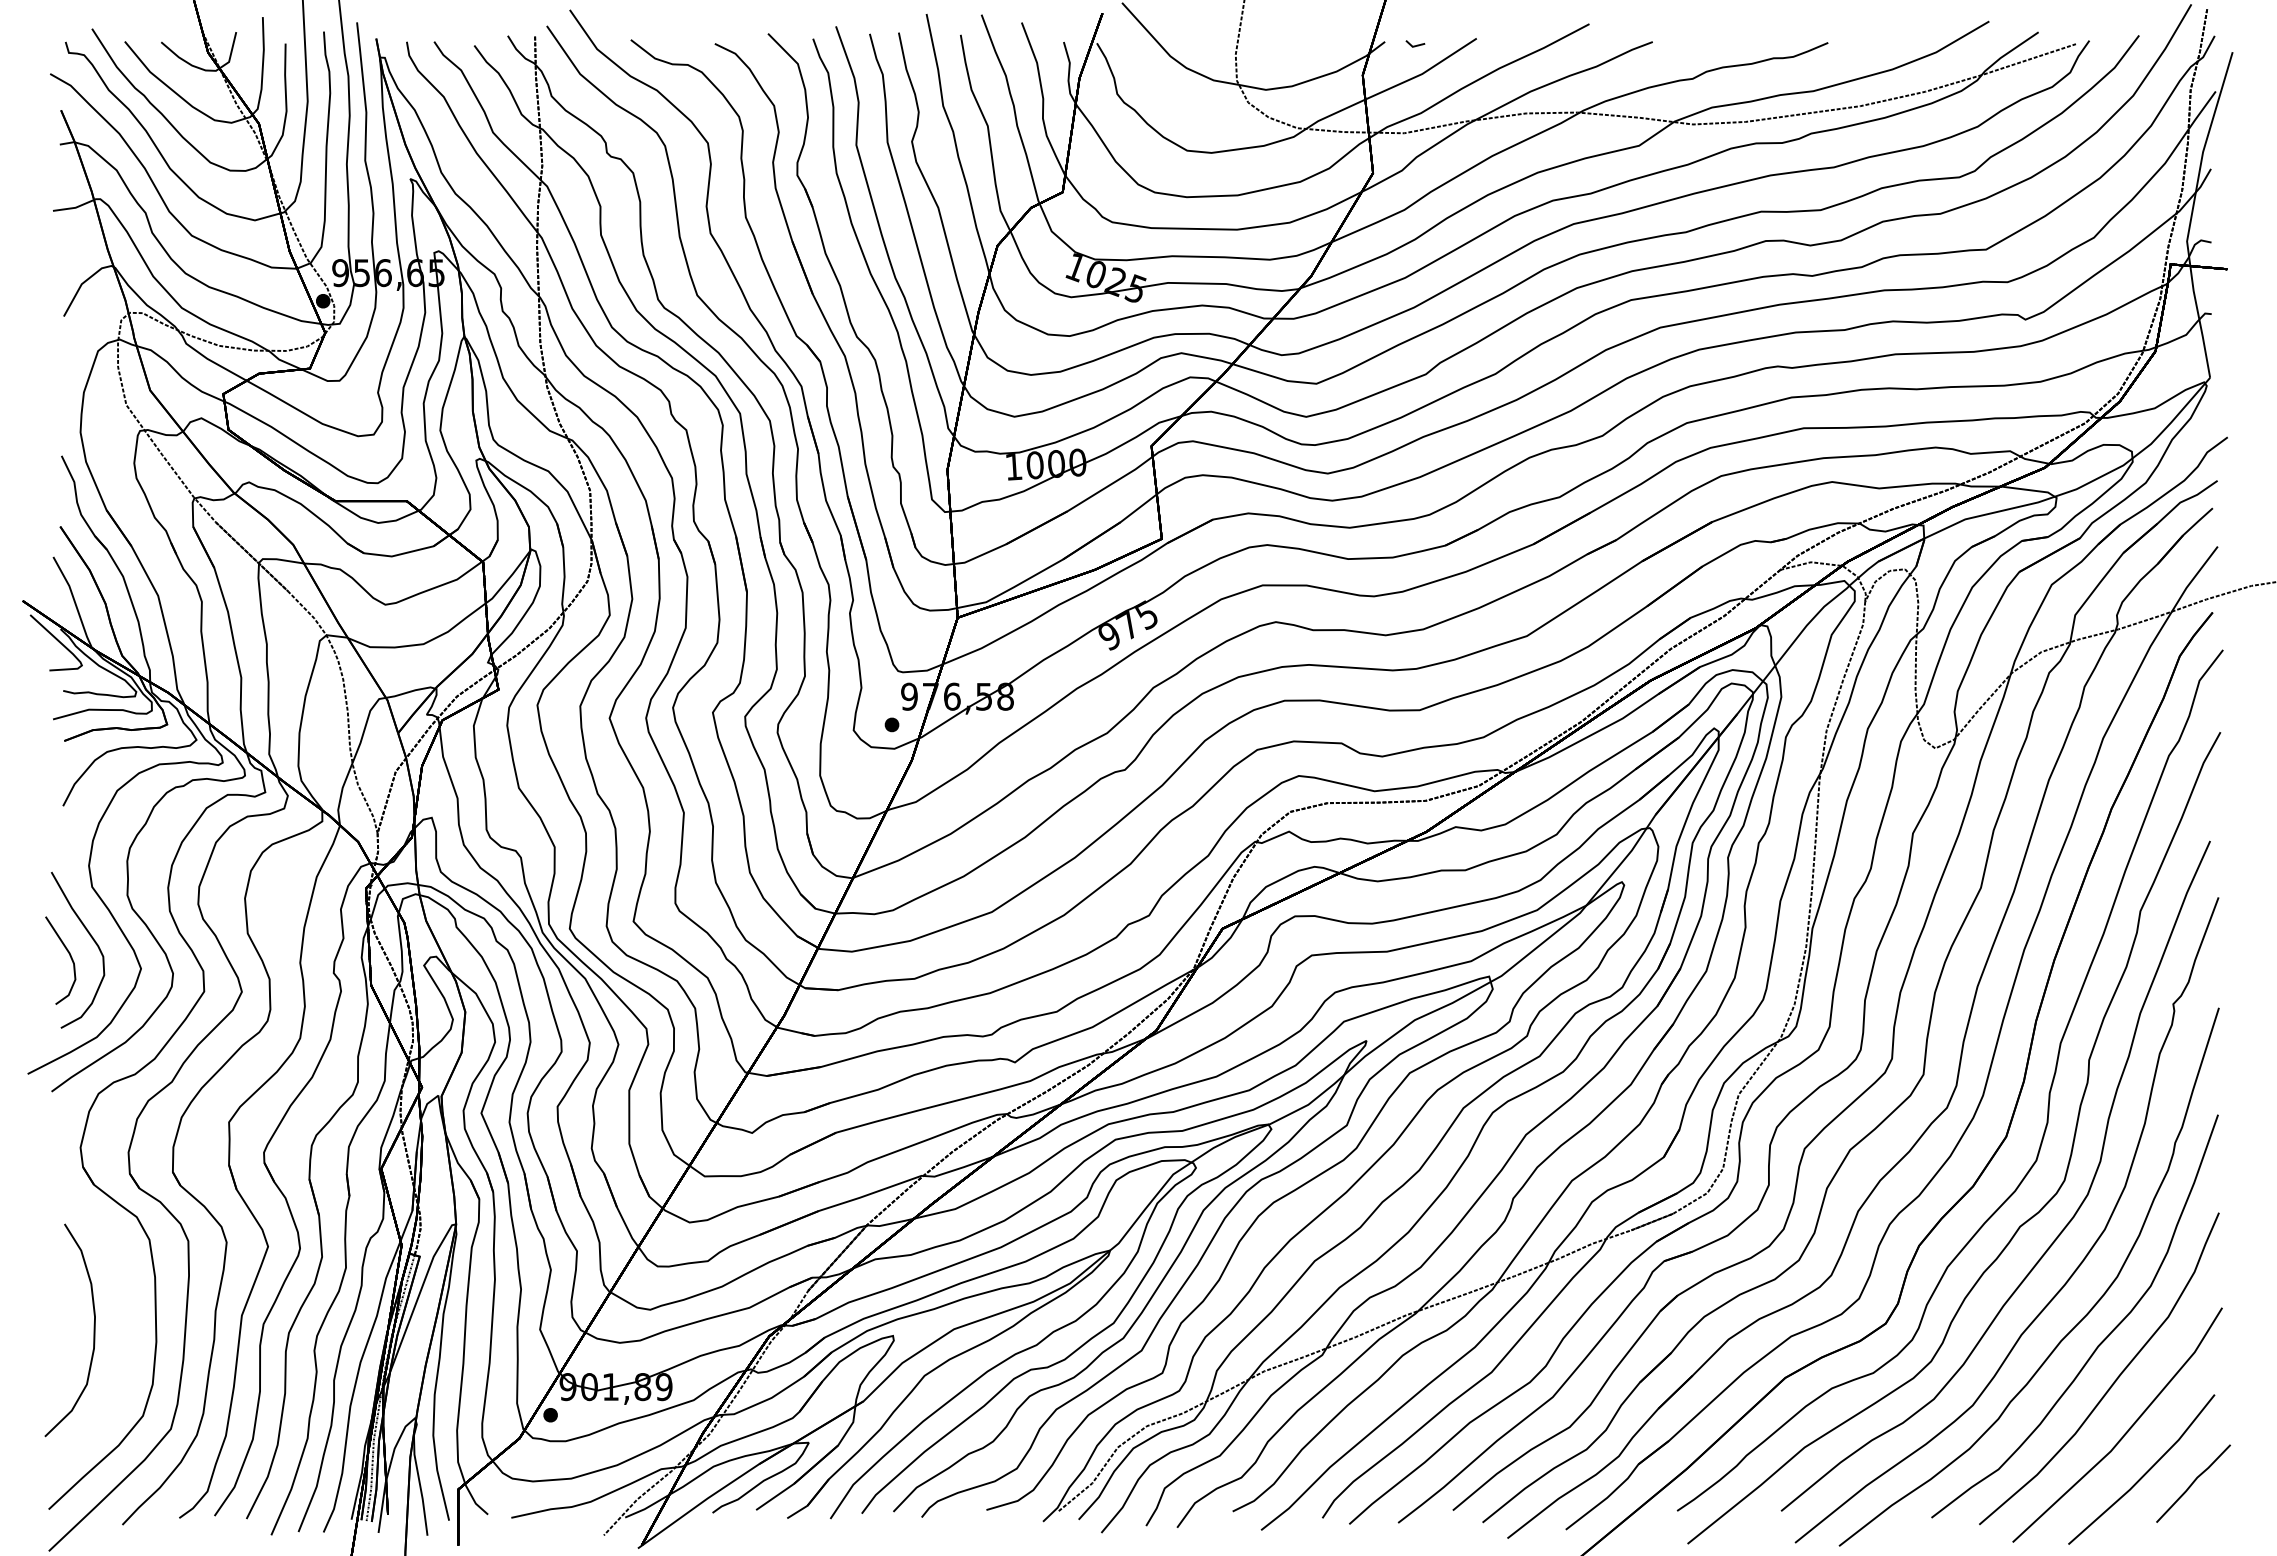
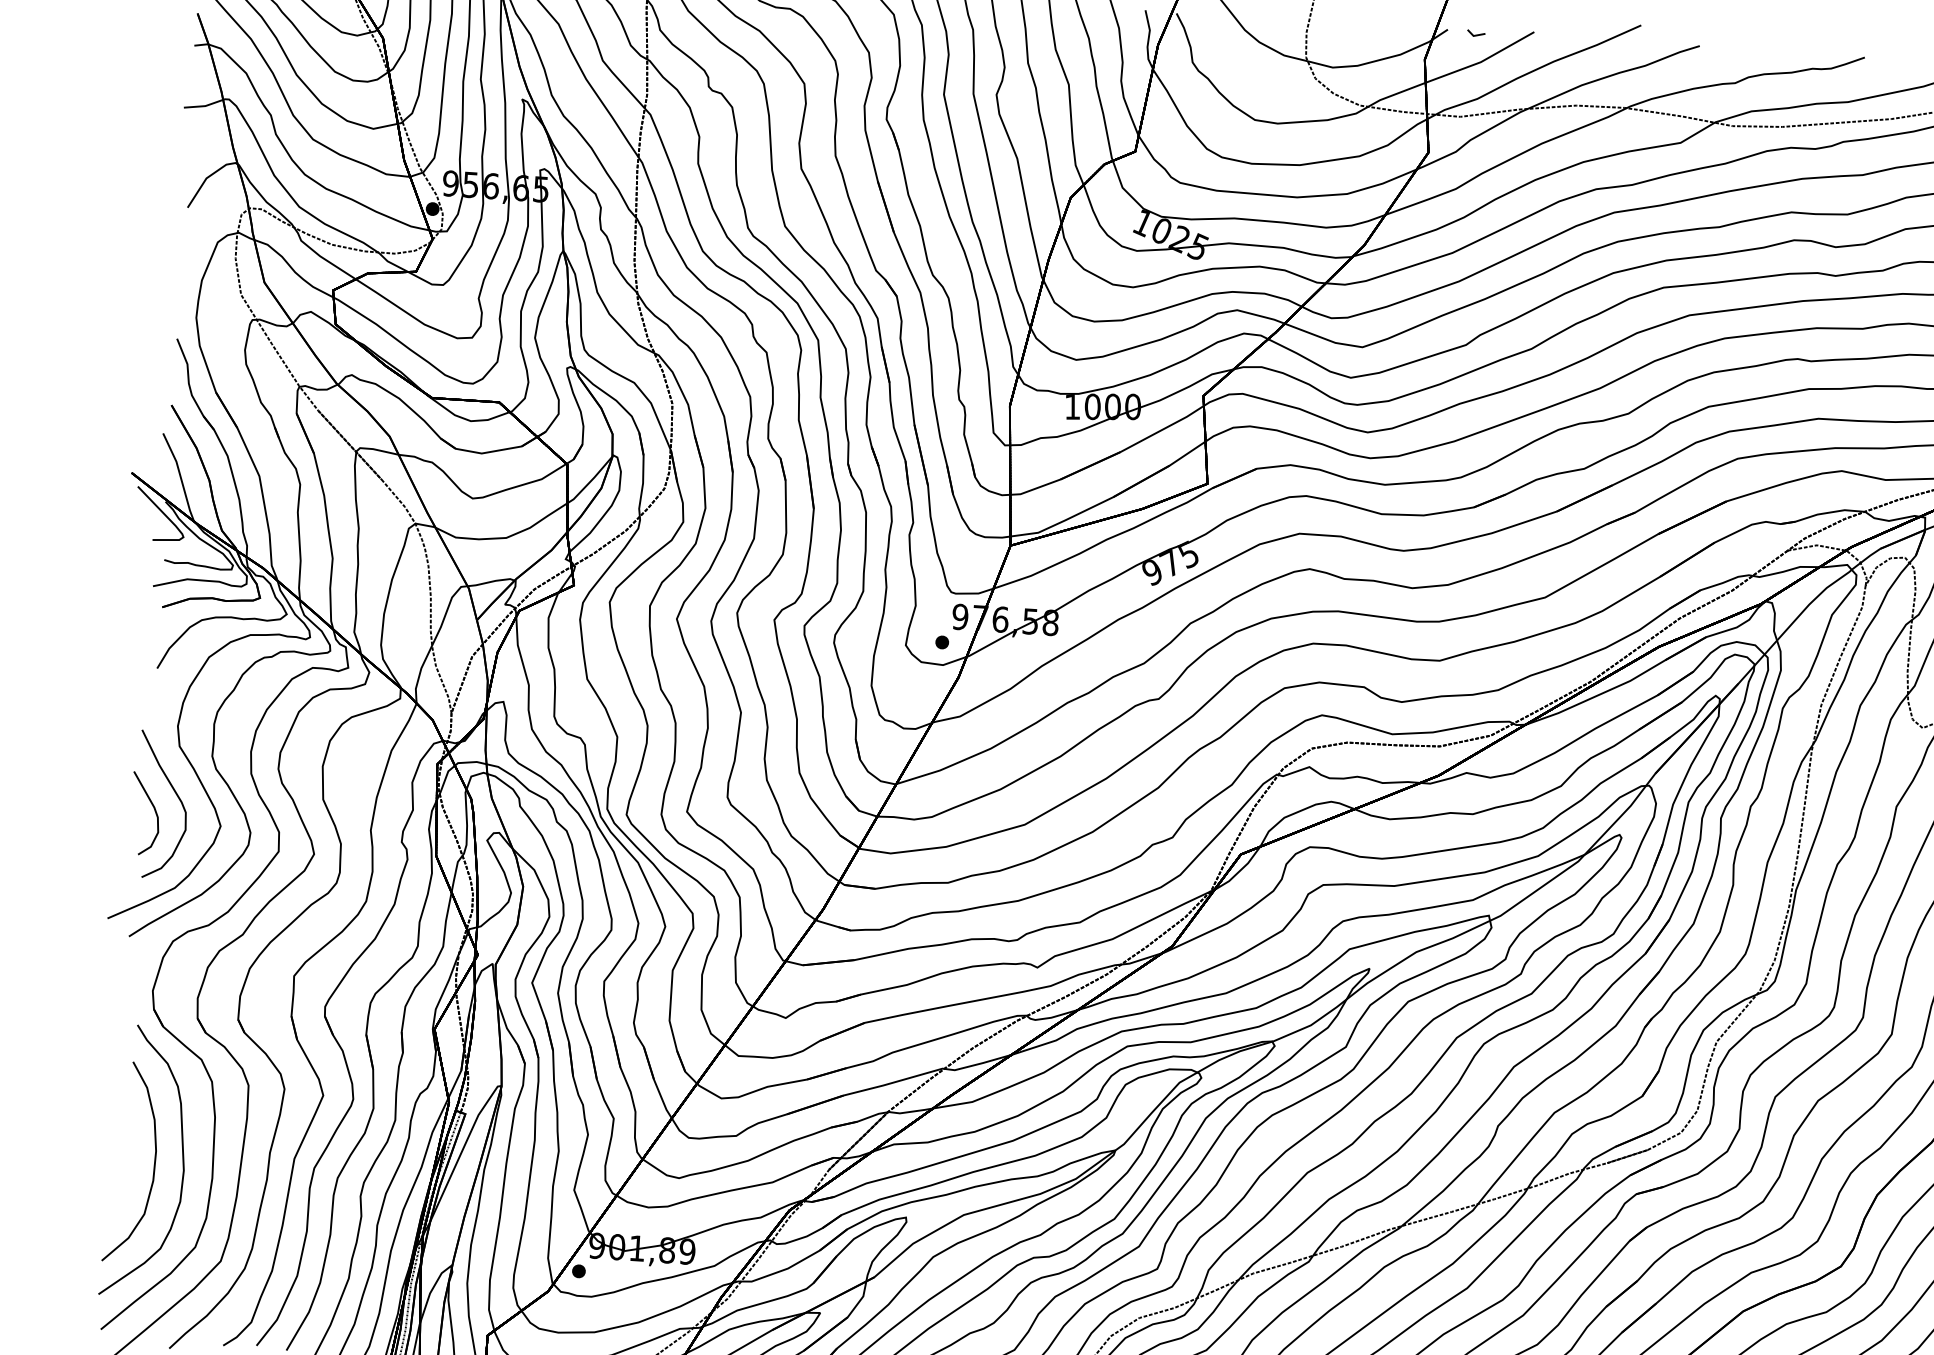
part: (123, 1327) -> (182, 1162), added

